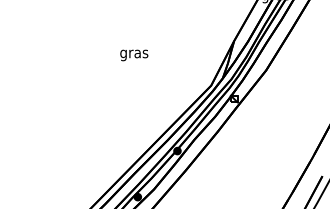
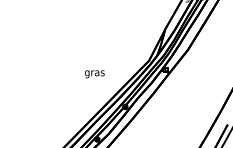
text: (133, 55) -> (94, 74), moved

